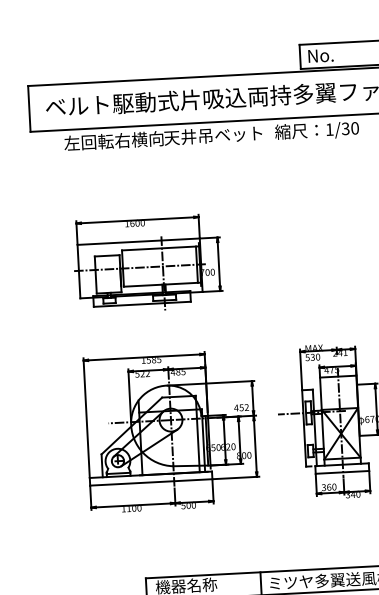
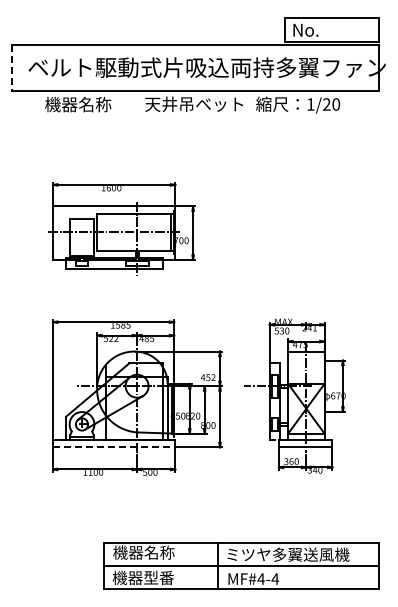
line: (28, 109) -> (11, 68), solid -> dashed
text: (345, 128) -> (326, 104), 1/30 -> 1/20
text: (113, 141) -> (94, 104), 左回転右横向 -> 機器名称
line: (151, 482) -> (114, 447), solid -> dashed

